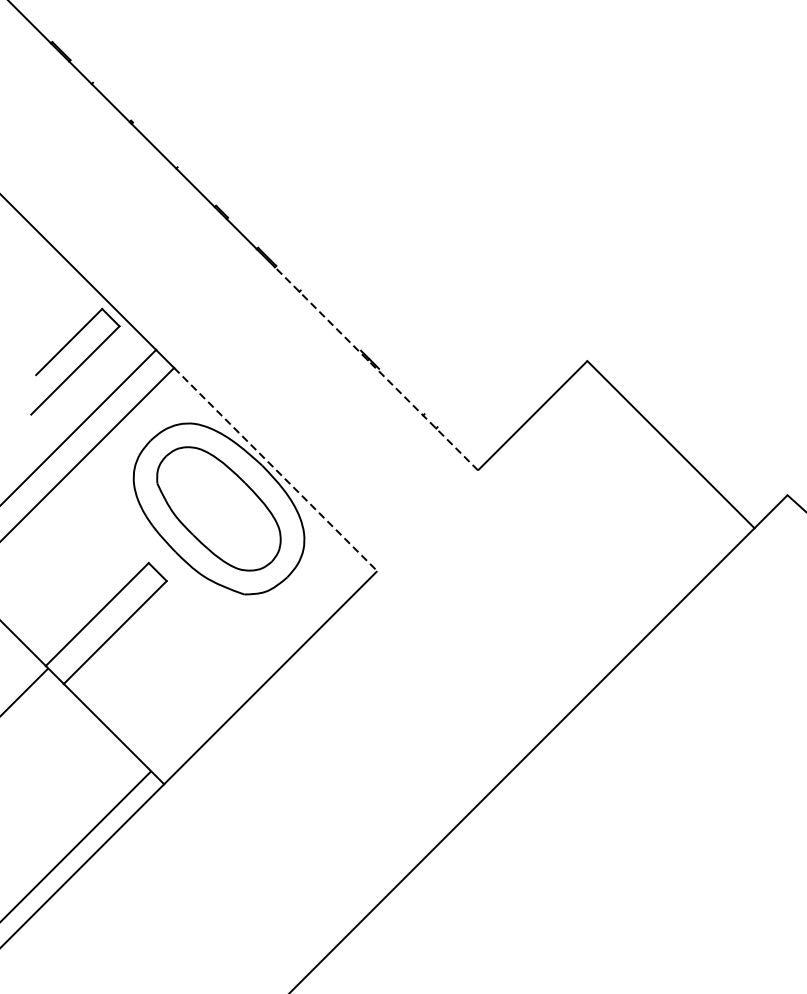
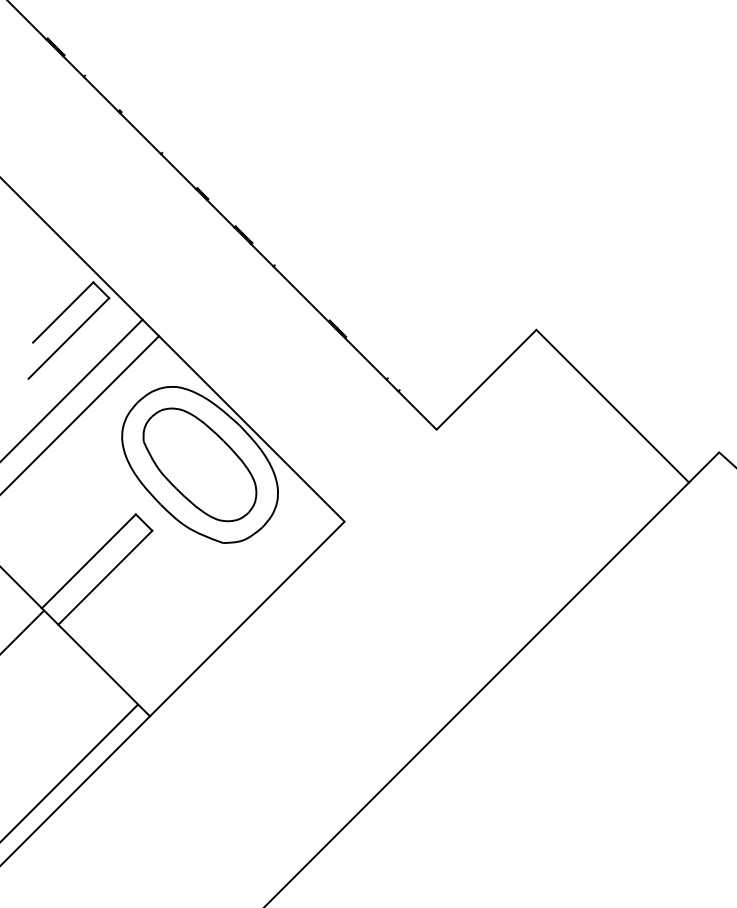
line: (376, 368) -> (343, 336), dashed -> solid
line: (276, 470) -> (252, 429), dashed -> solid

